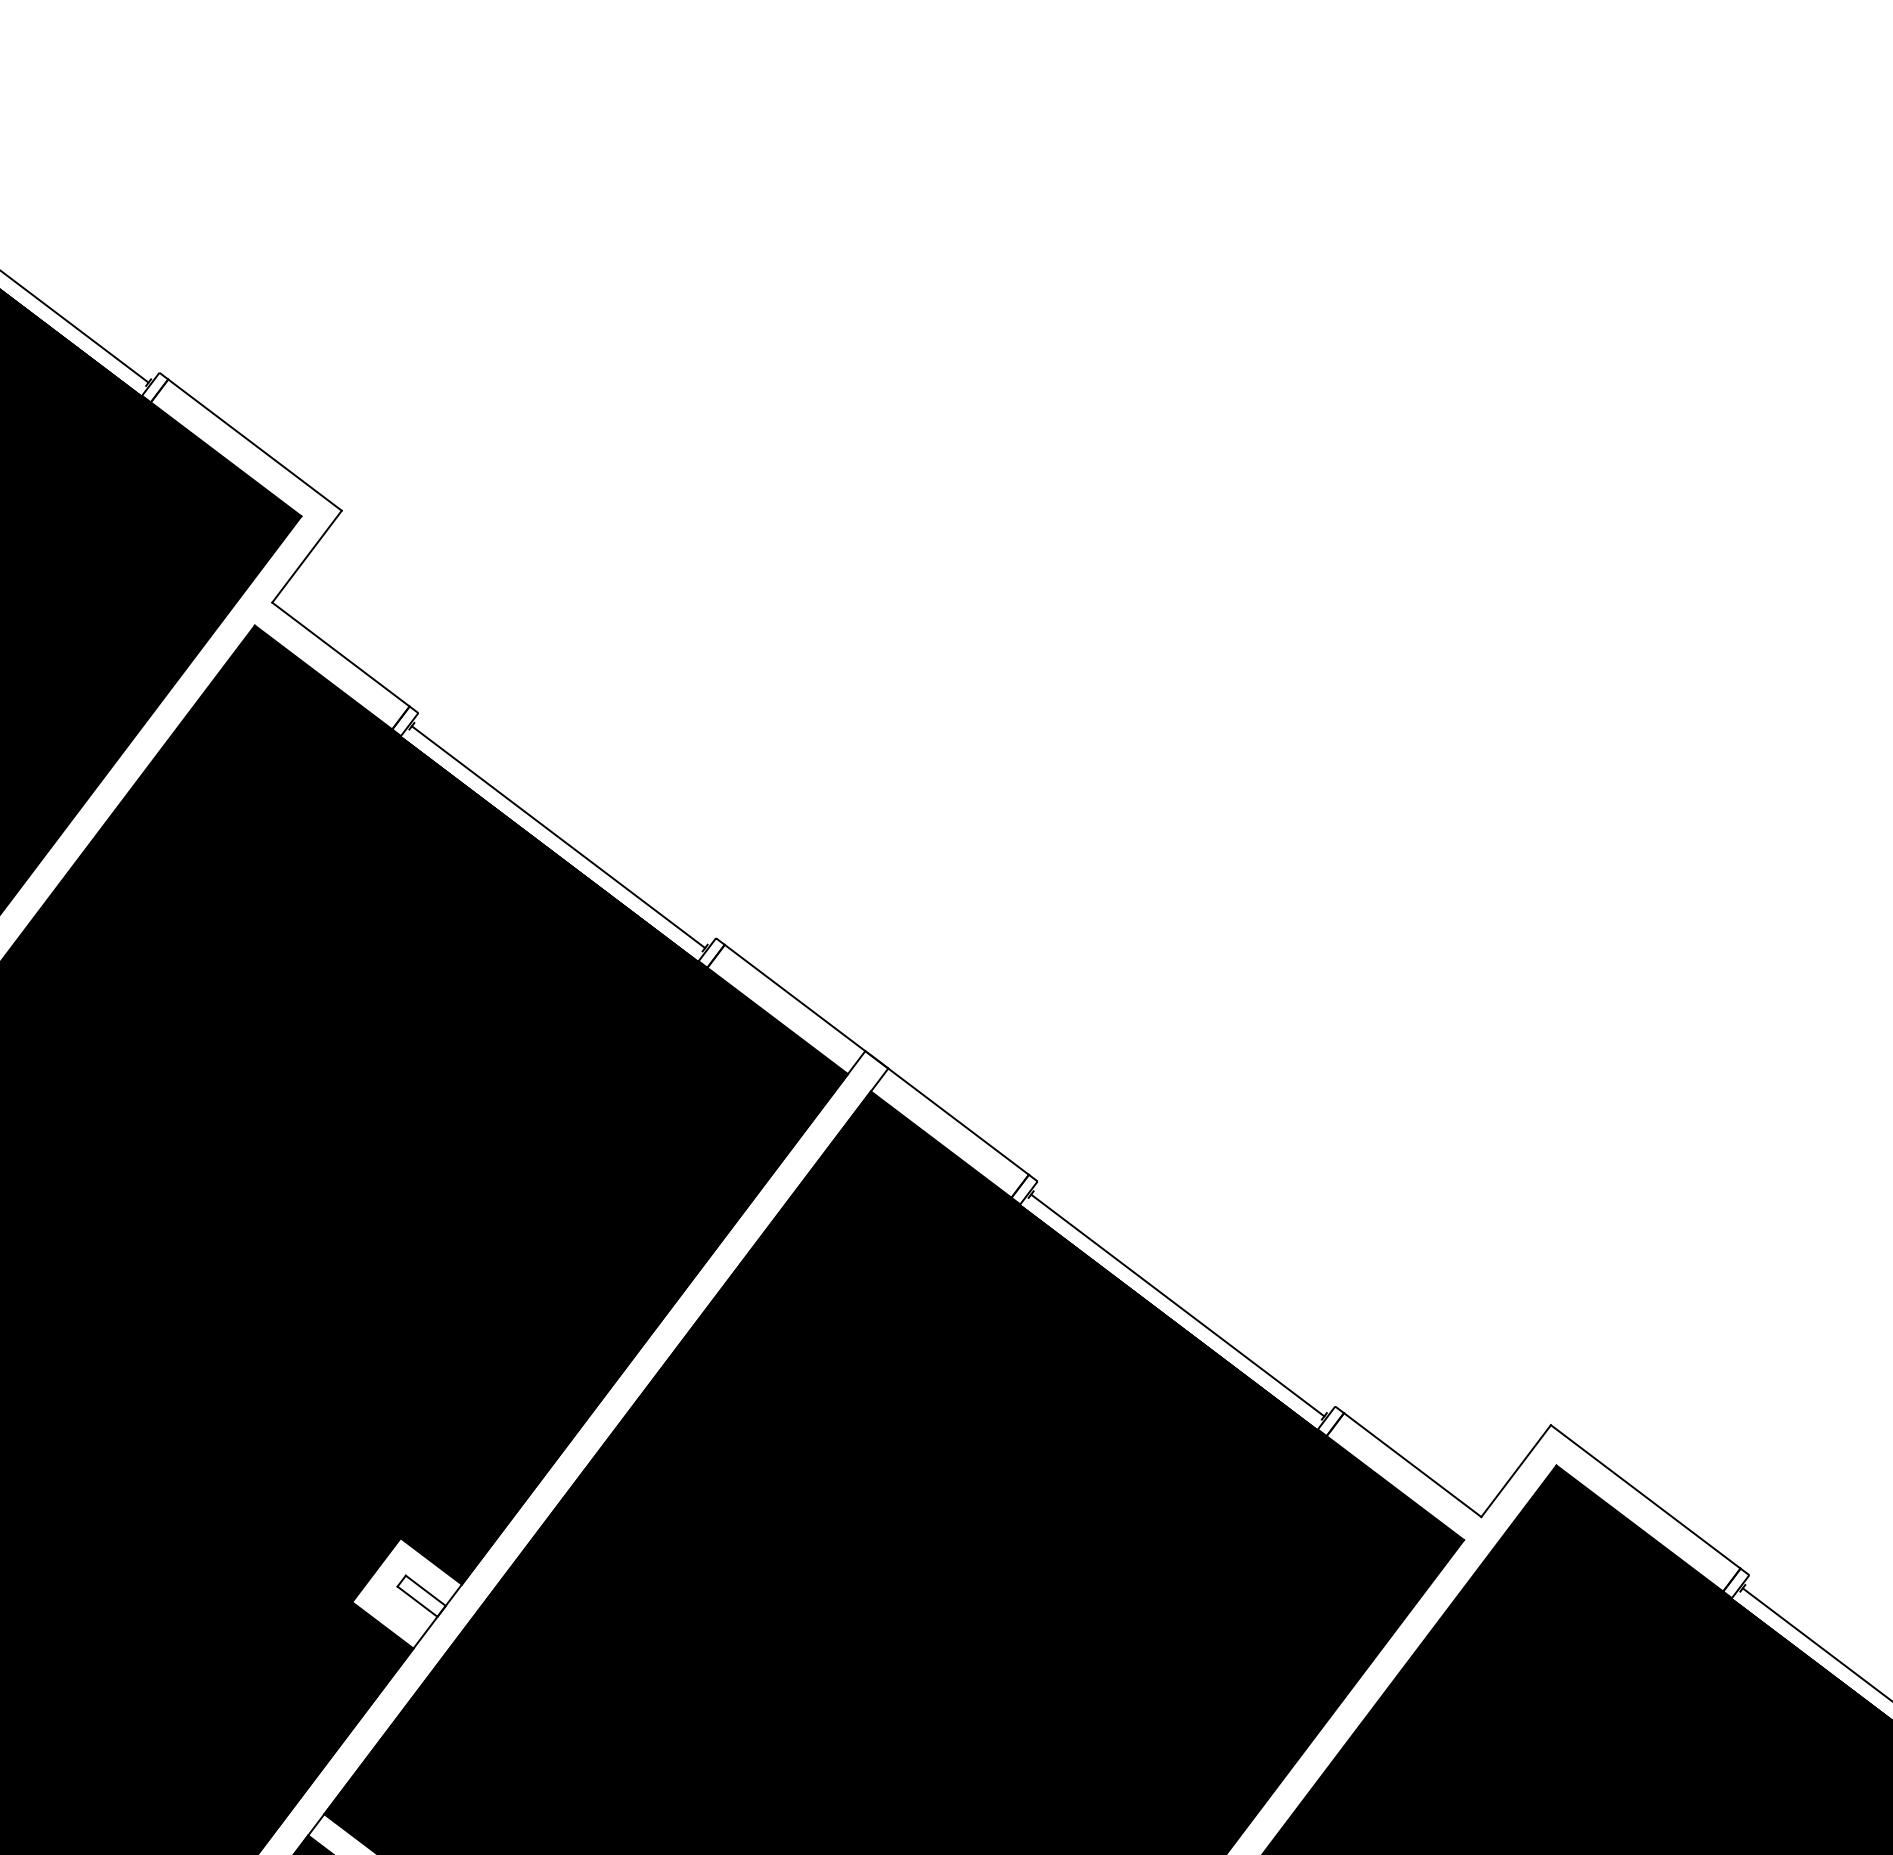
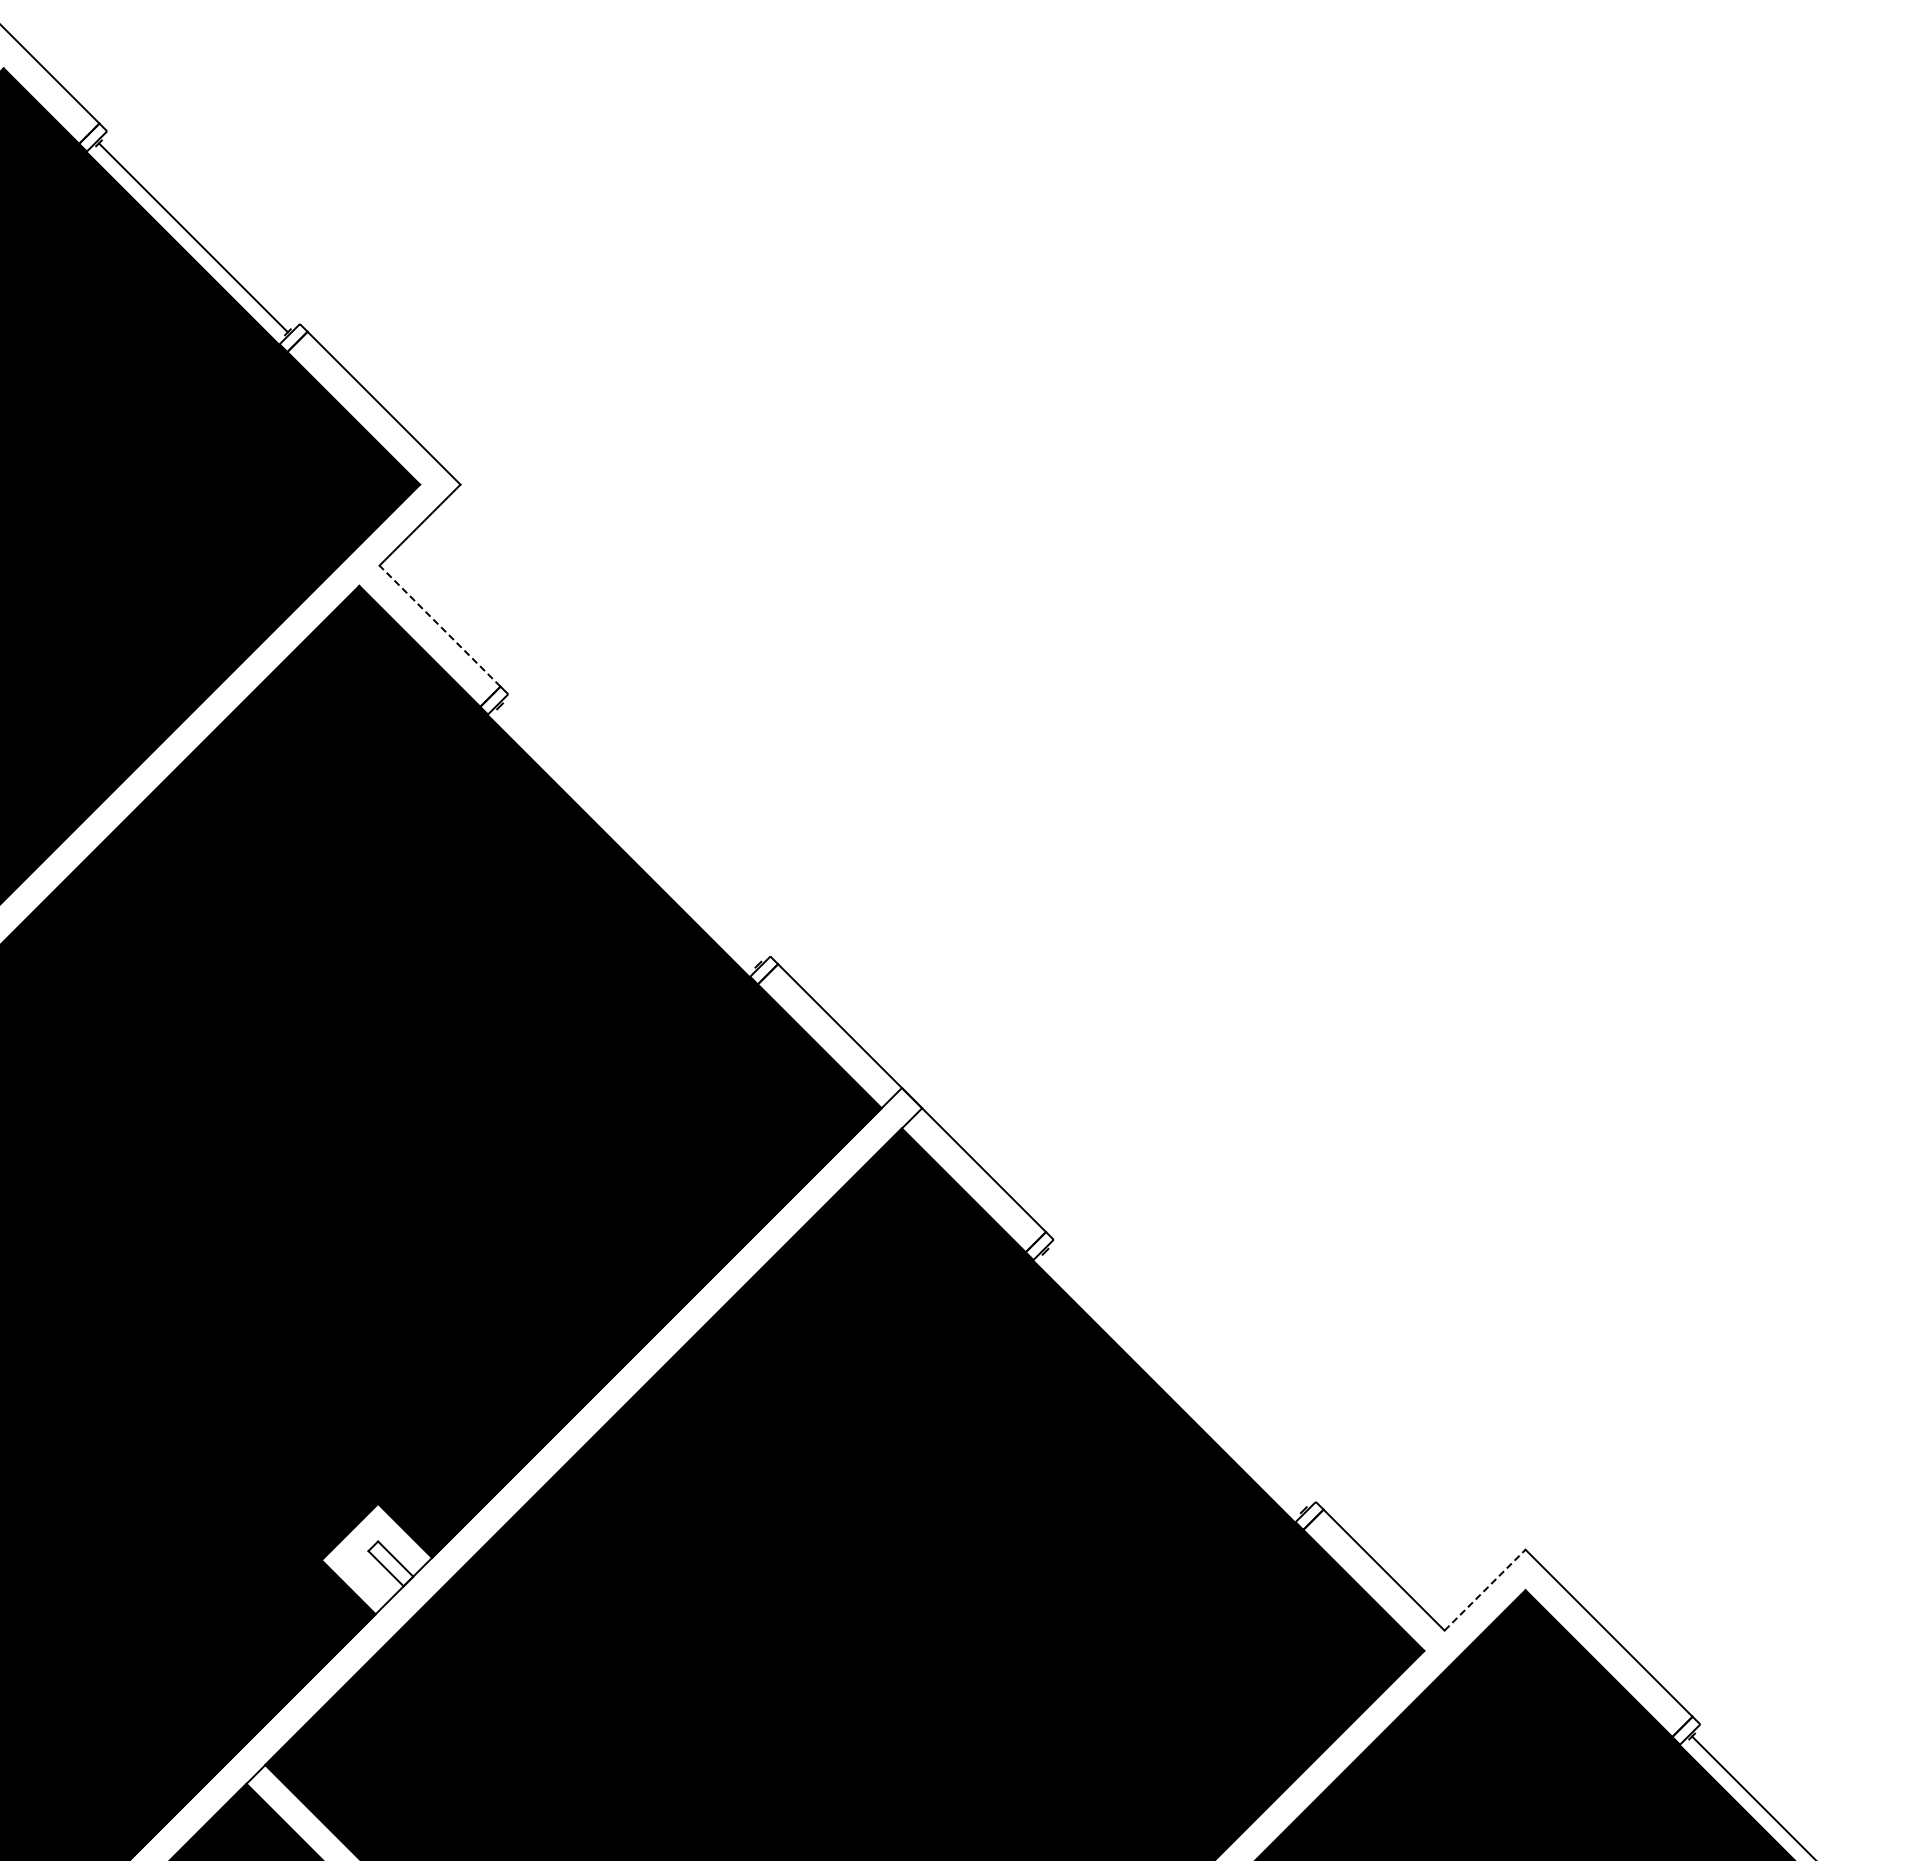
line: (341, 654) -> (440, 626), solid -> dashed
line: (558, 837) -> (629, 835), removed
line: (1177, 1305) -> (1174, 1380), removed
line: (1516, 1470) -> (1485, 1589), solid -> dashed

